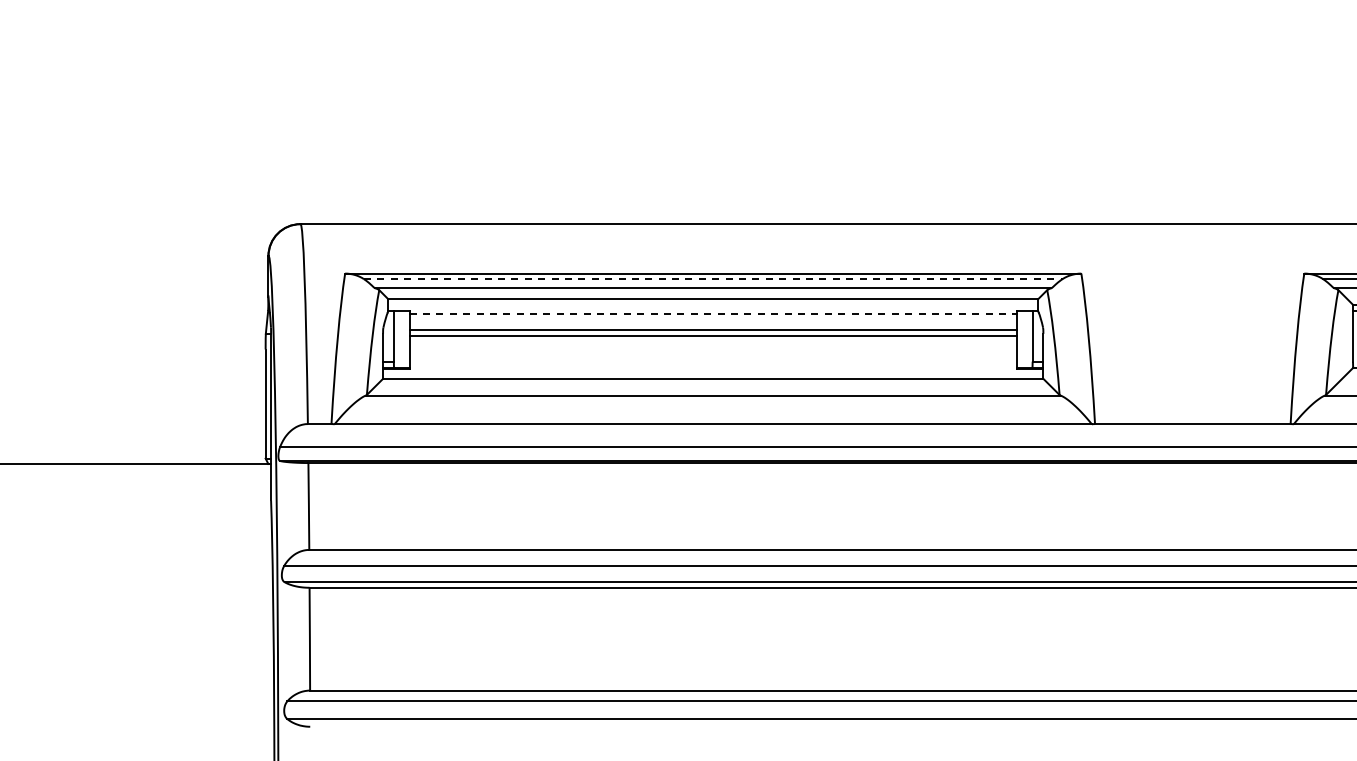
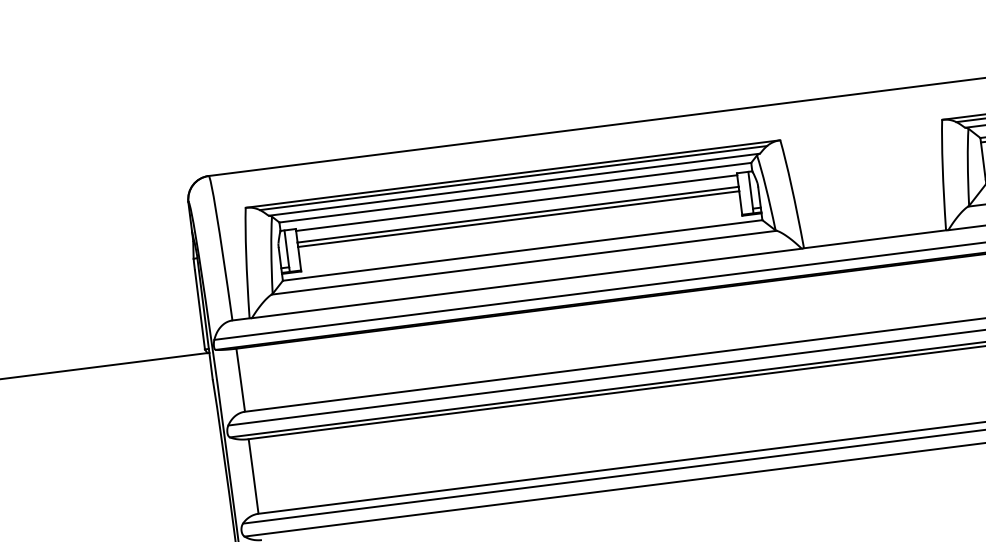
line: (713, 279) -> (513, 178), dashed -> solid
line: (713, 313) -> (516, 202), dashed -> solid

